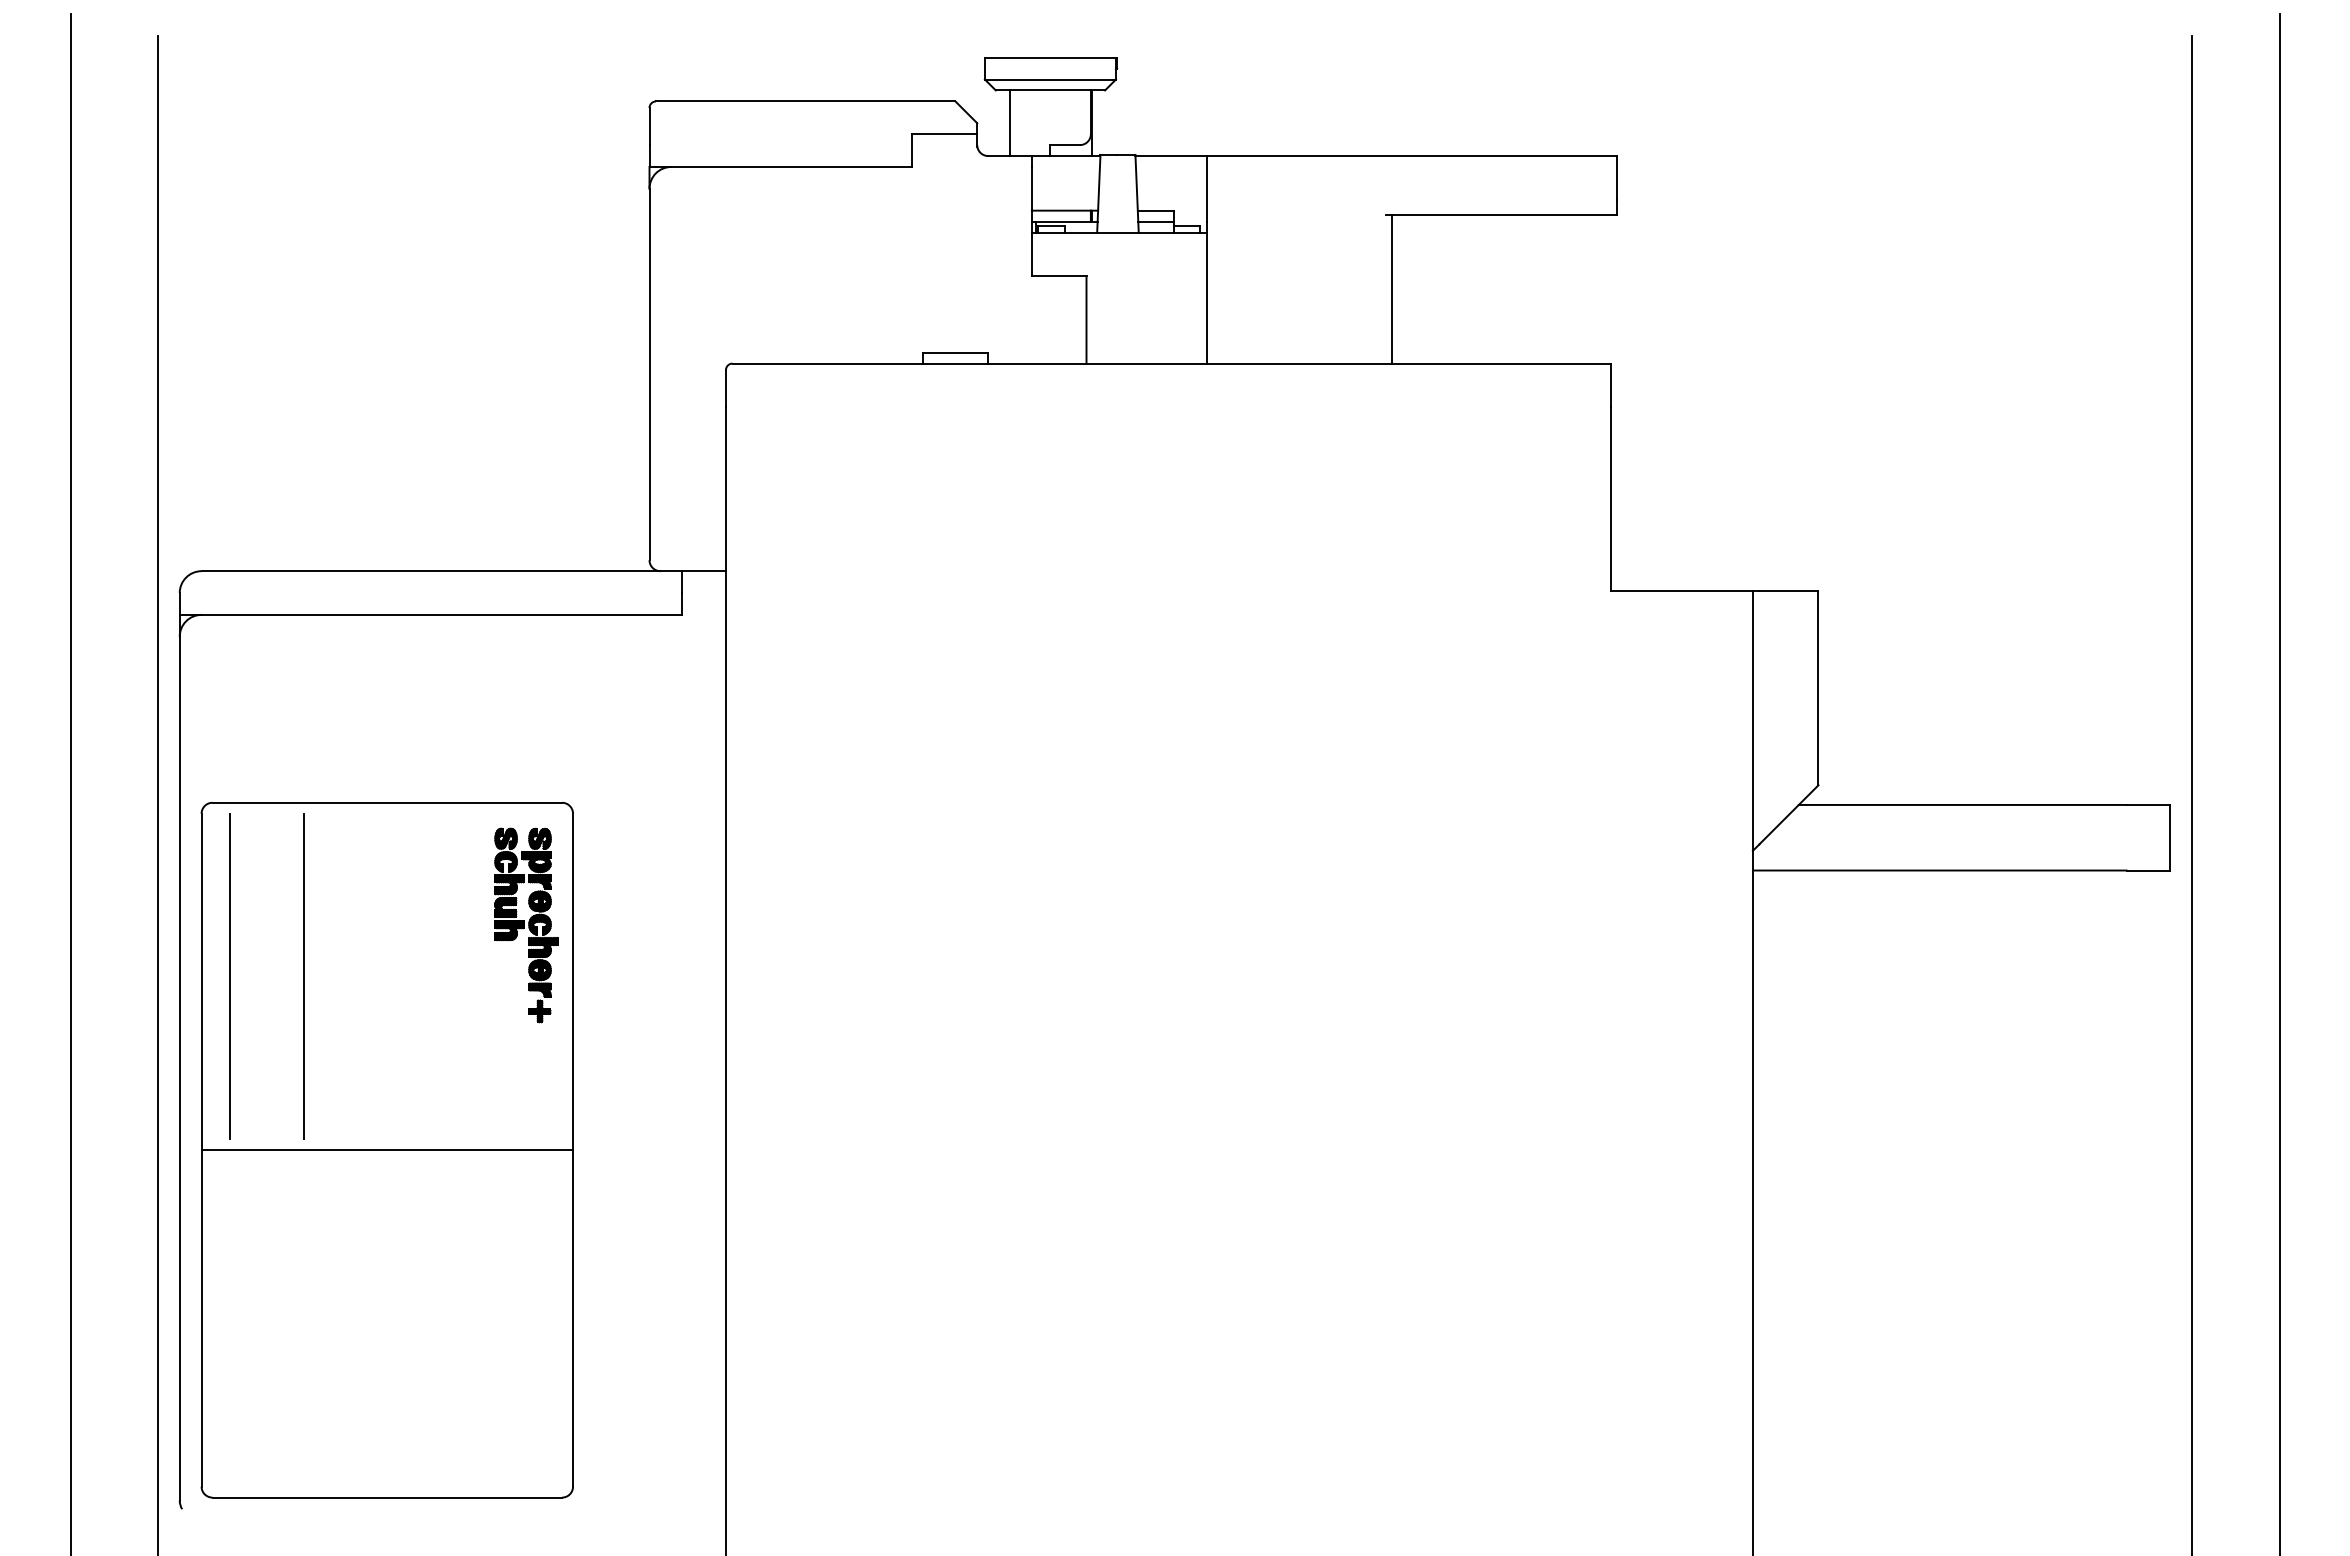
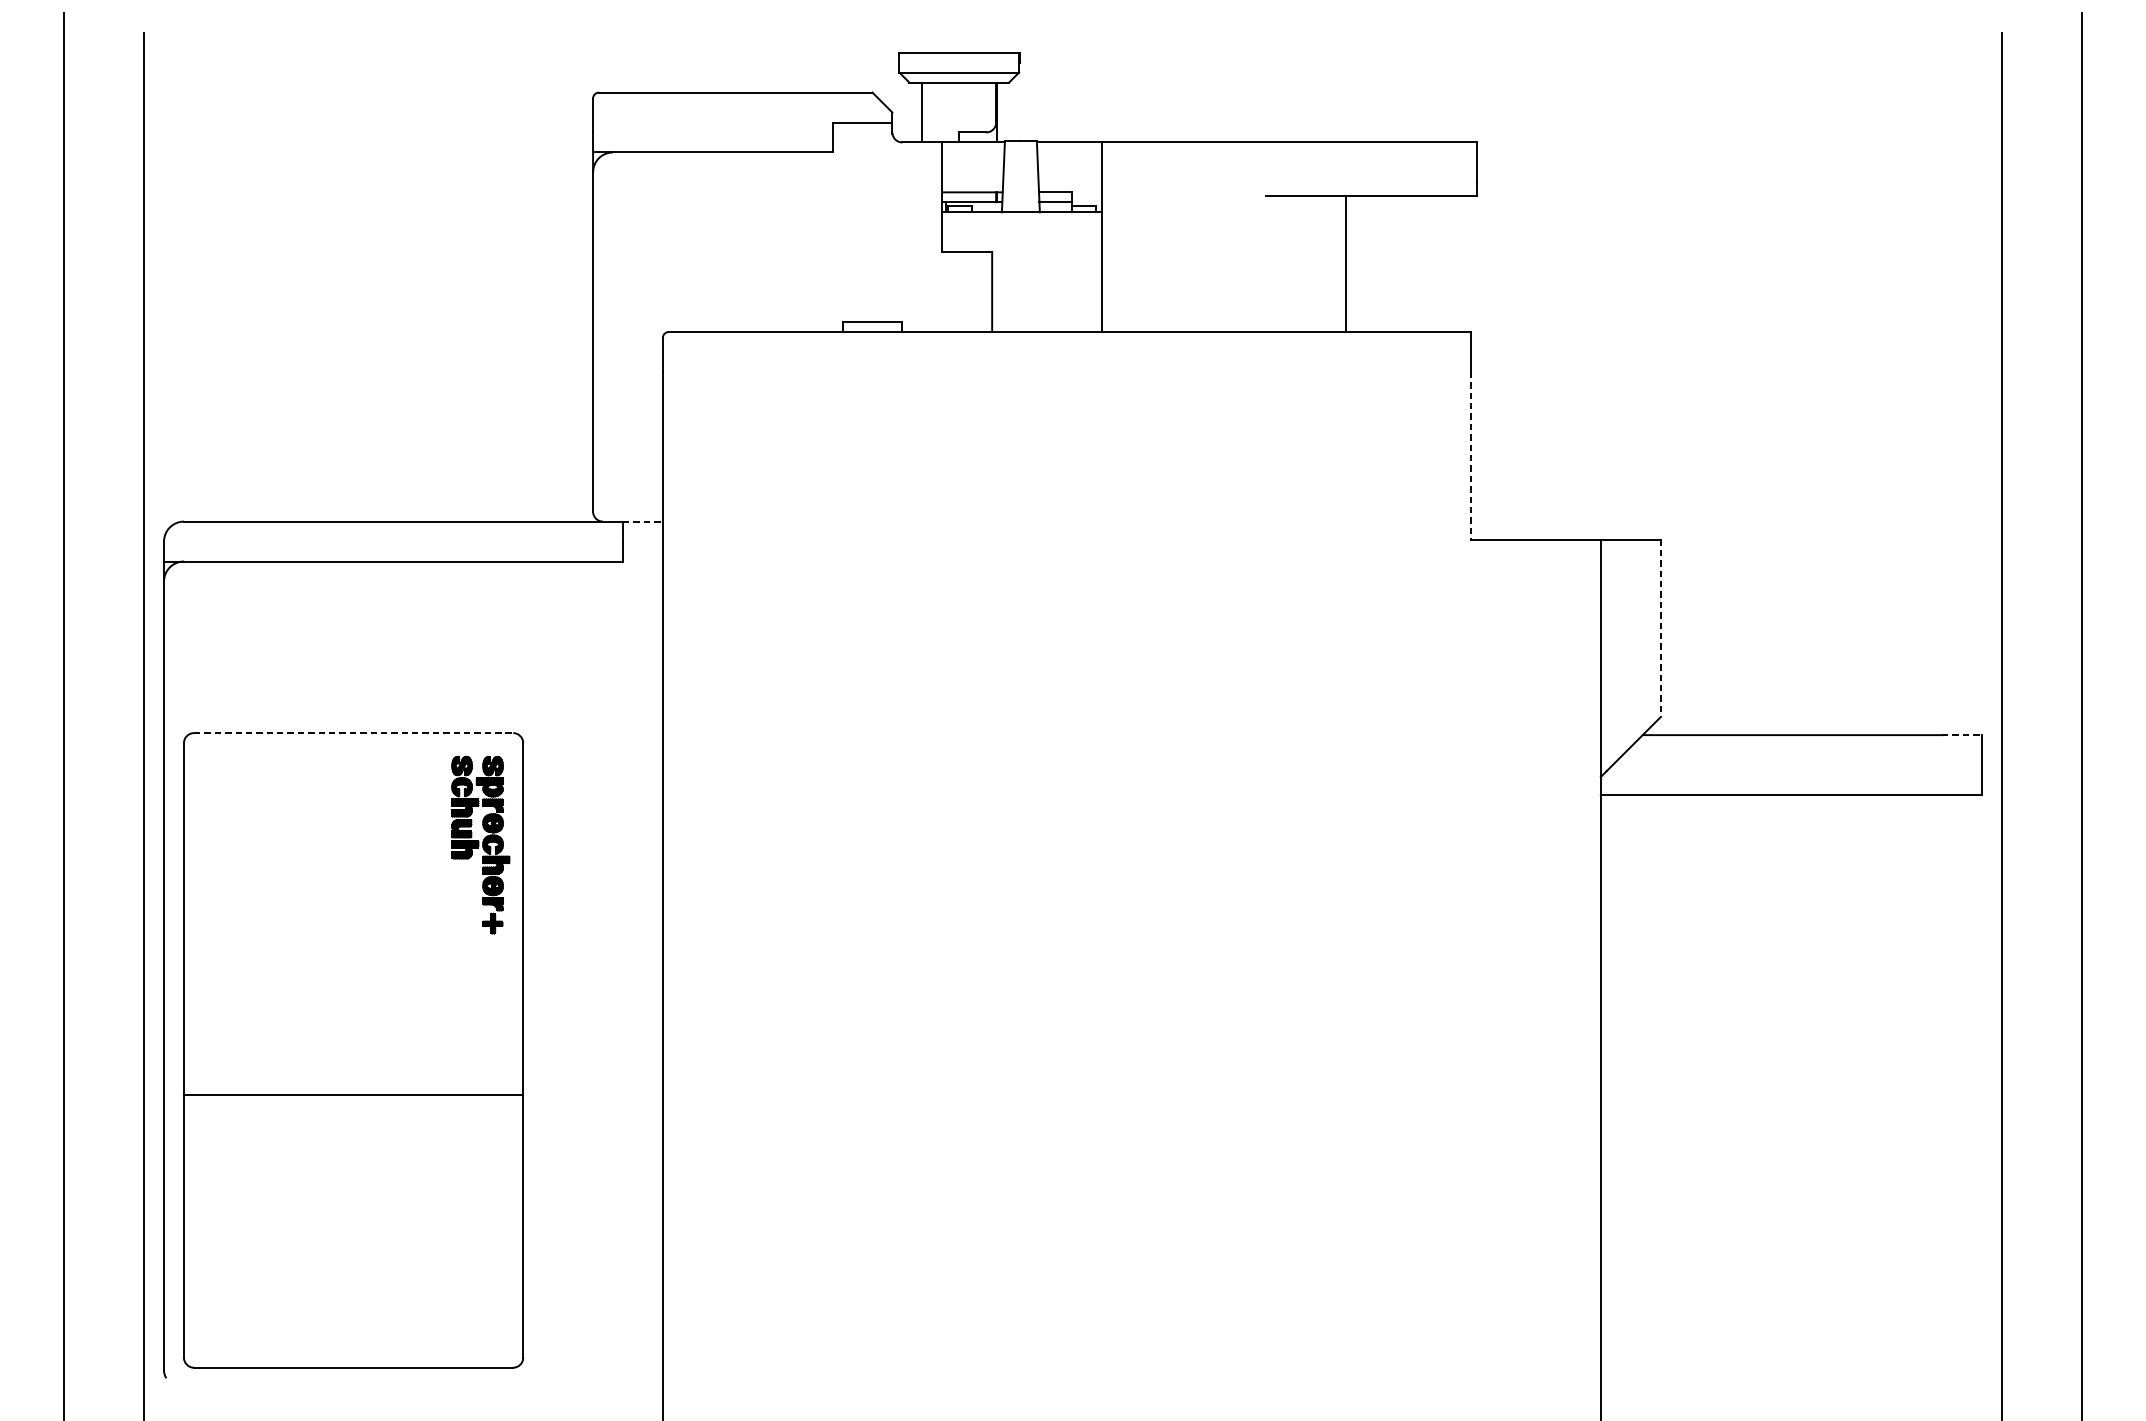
line: (1392, 289) -> (1345, 264), moved
line: (1610, 499) -> (1470, 456), solid -> dashed
line: (704, 571) -> (643, 521), solid -> dashed
line: (1818, 688) -> (1660, 628), solid -> dashed
line: (387, 802) -> (353, 732), solid -> dashed
line: (2148, 804) -> (1962, 734), solid -> dashed
line: (230, 976) -> (210, 891), removed
line: (304, 976) -> (277, 891), removed
line: (387, 1150) -> (353, 1095), moved

